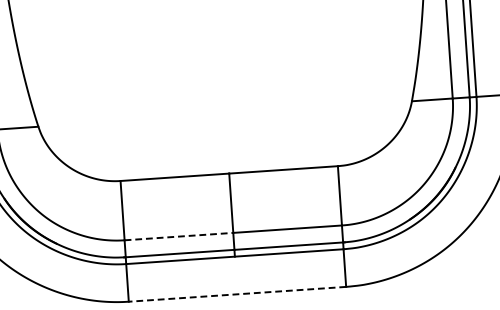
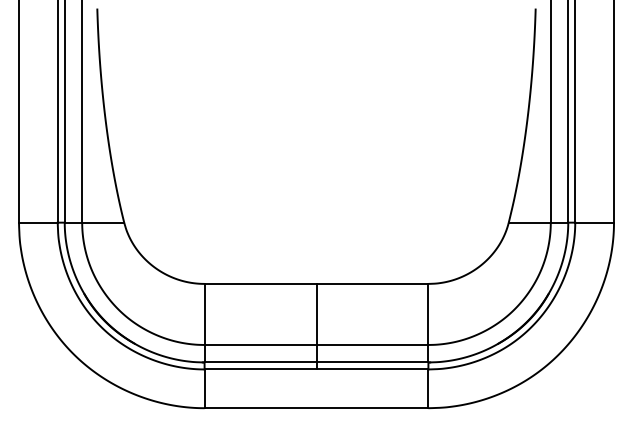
line: (178, 236) -> (260, 344), dashed -> solid
line: (237, 294) -> (316, 408), dashed -> solid

